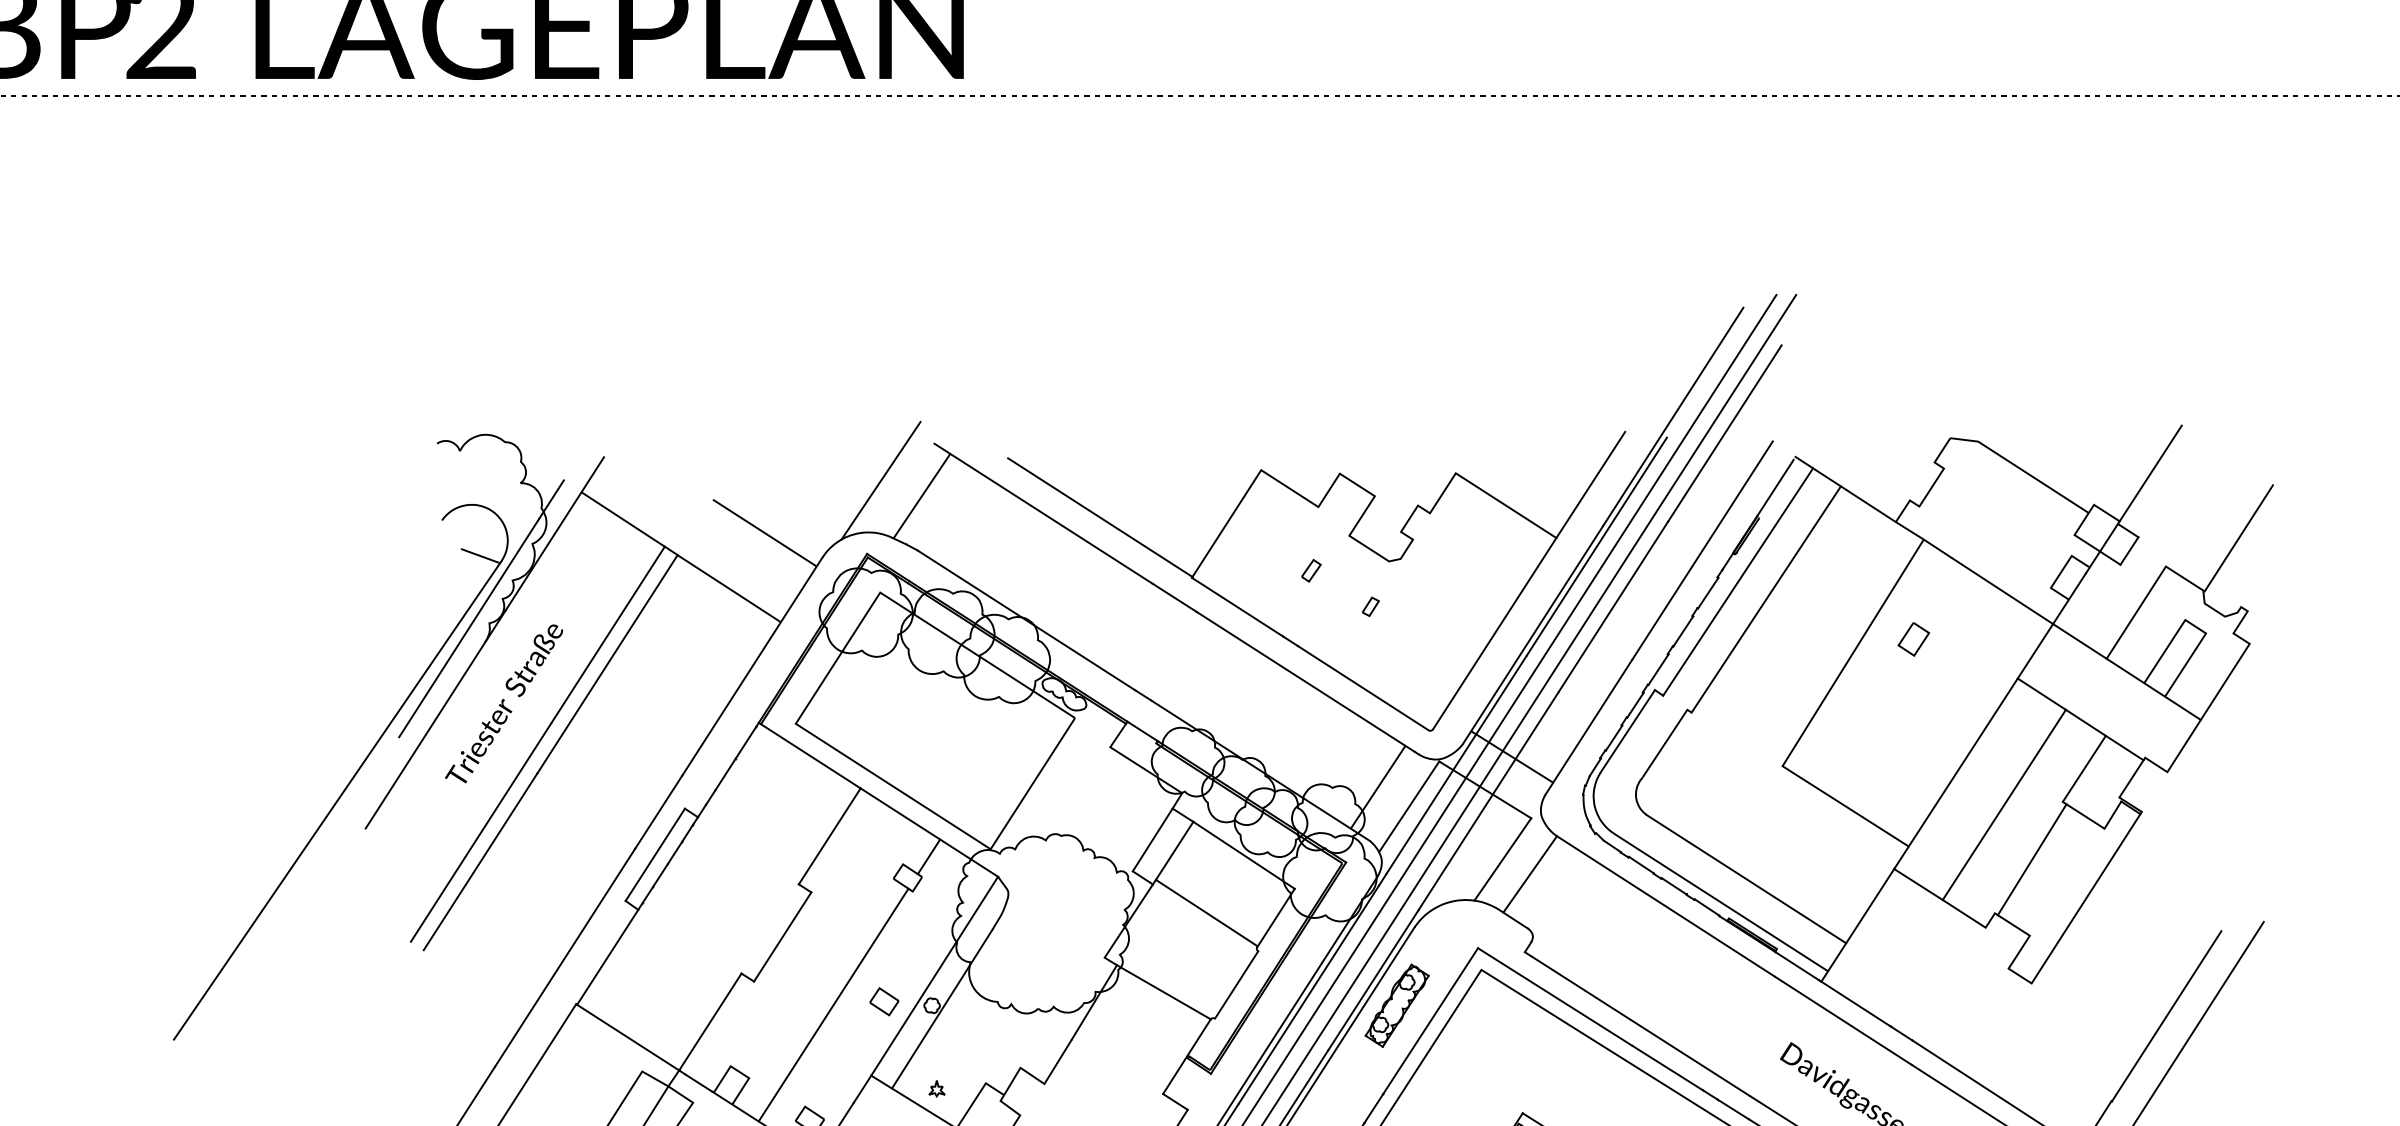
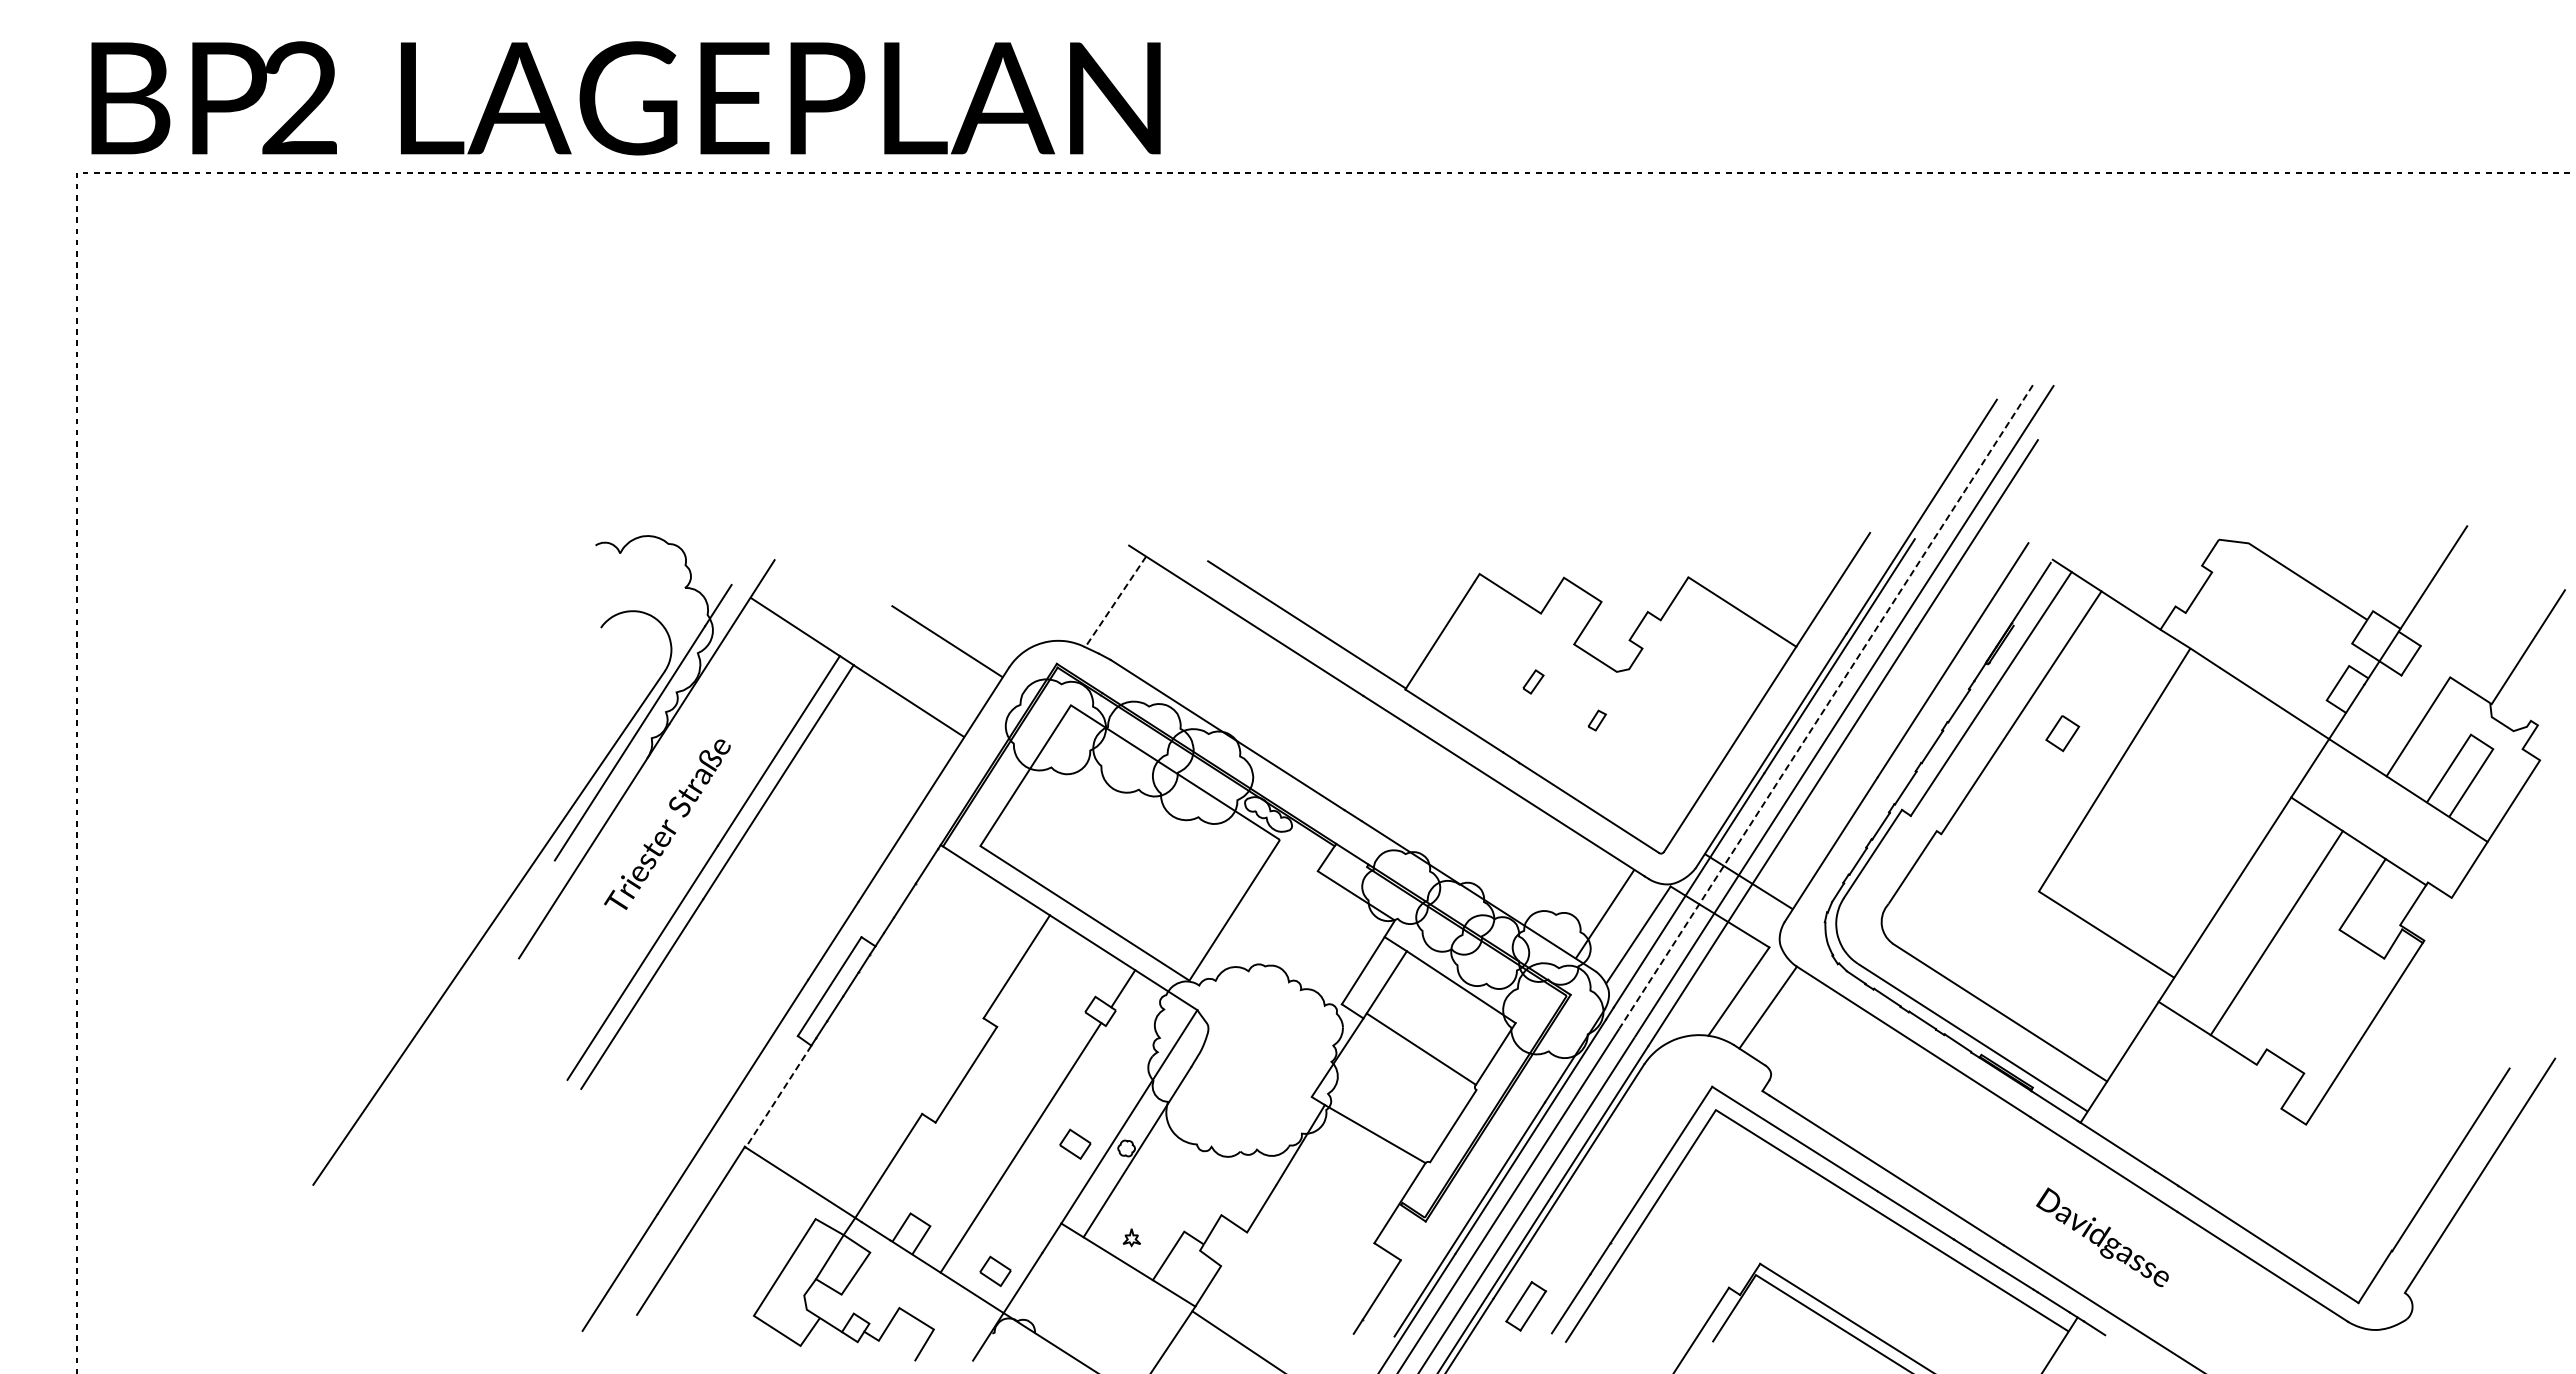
line: (880, 480) -> (1071, 585), removed
line: (922, 495) -> (1116, 601), solid -> dashed
line: (480, 555) -> (642, 665), removed
line: (1584, 593) -> (1826, 706), solid -> dashed
part: (1913, 639) -> (2062, 733), moved
line: (2032, 859) -> (2306, 991), removed
line: (607, 957) -> (778, 1096), solid -> dashed
part: (1397, 1005) -> (1625, 1148), removed

